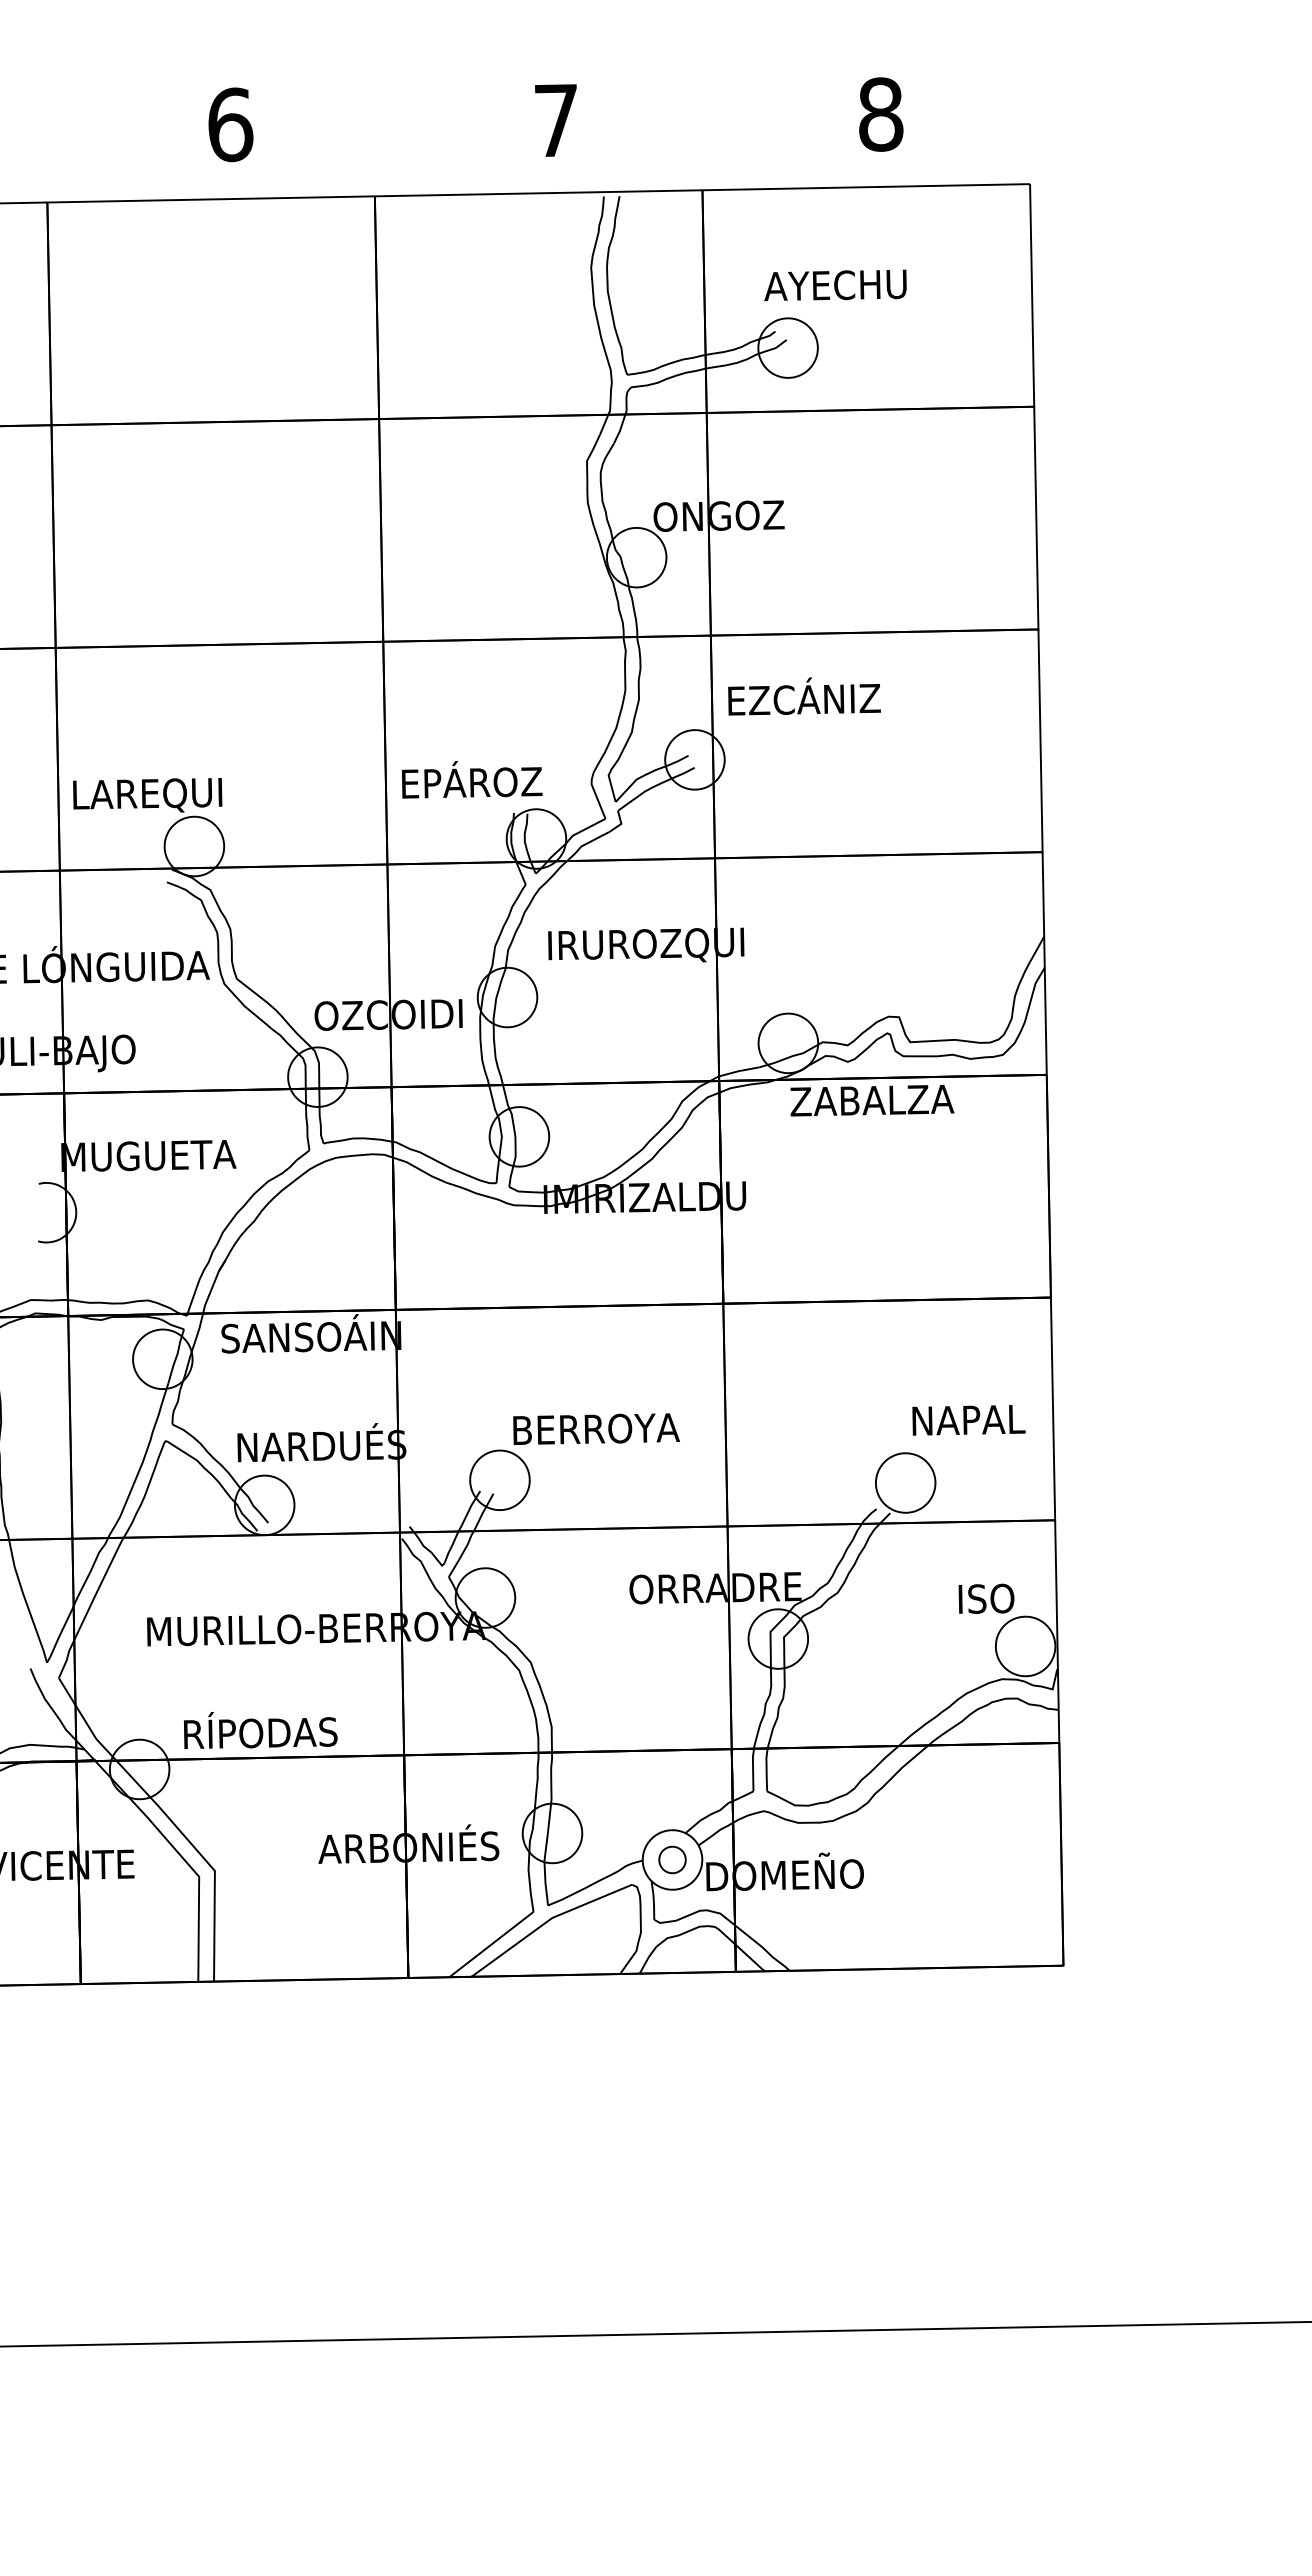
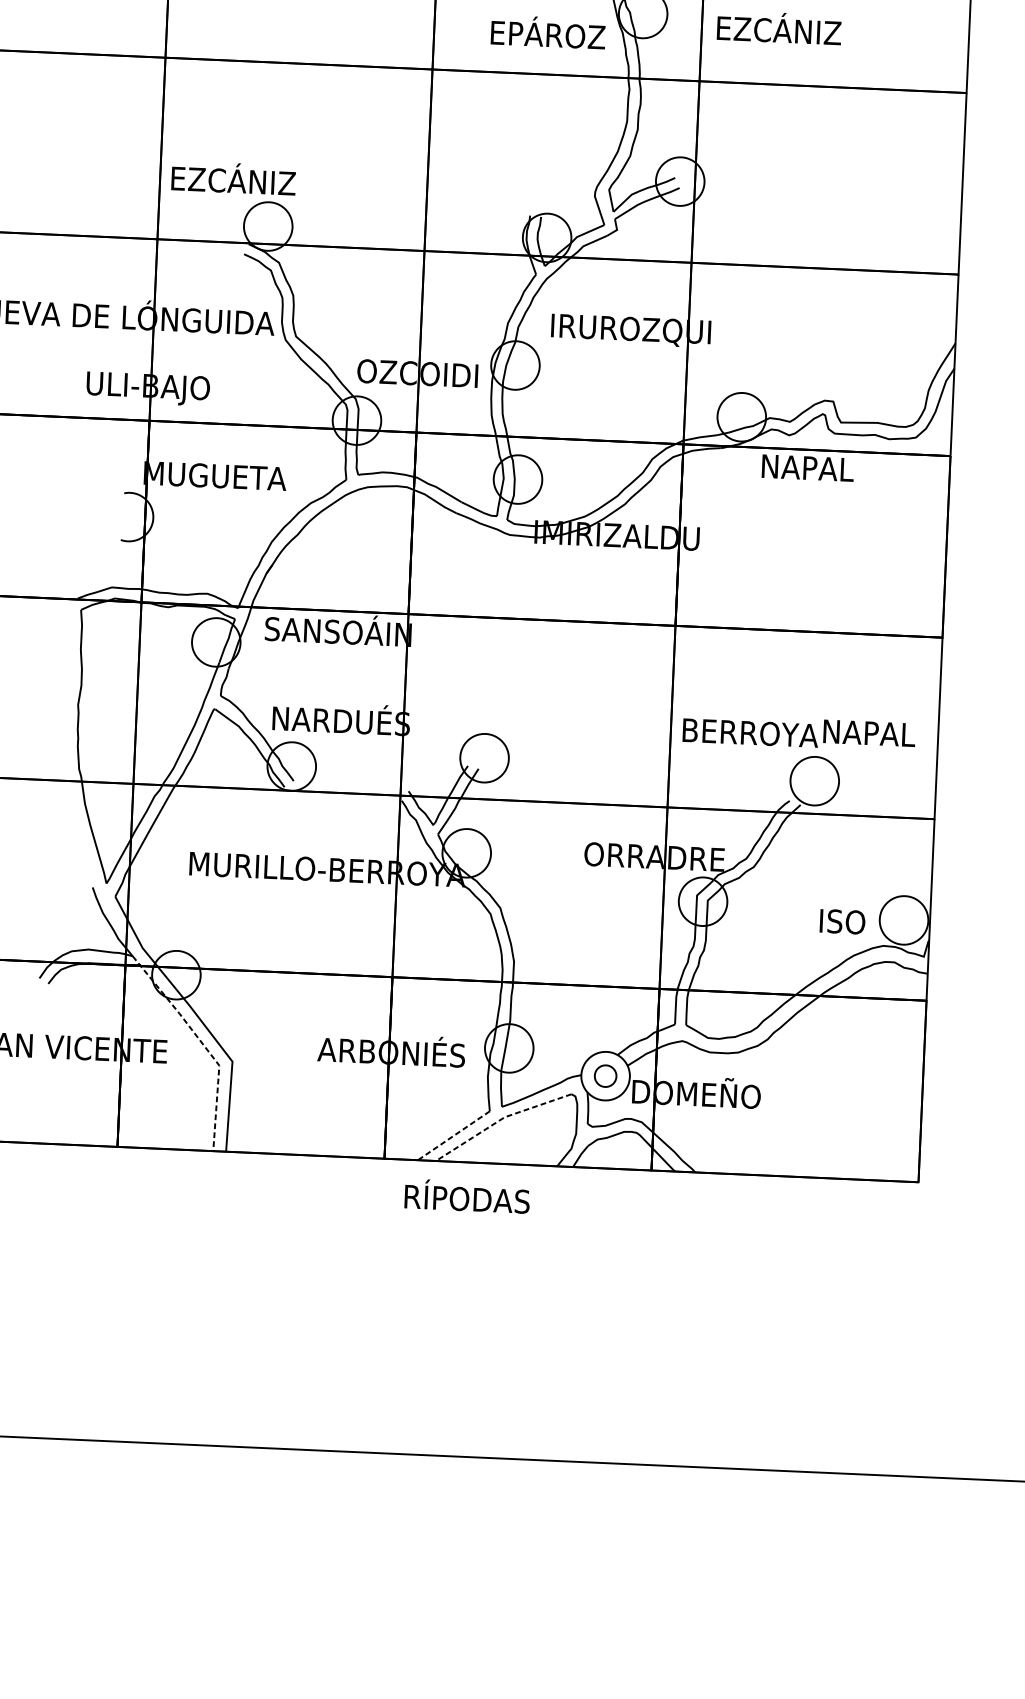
text: (804, 696) -> (779, 28), moved
text: (472, 779) -> (548, 32), moved
text: (148, 791) -> (233, 179), LAREQUI -> EZCÁNIZ
text: (872, 1100) -> (807, 468), ZABALZA -> NAPAL
text: (596, 1428) -> (750, 732), moved
text: (986, 1598) -> (842, 921), moved
text: (260, 1730) -> (467, 1197), moved
line: (177, 1852) -> (202, 1044), solid -> dashed
line: (547, 1921) -> (500, 1119), solid -> dashed
line: (491, 1944) -> (453, 1135), solid -> dashed

